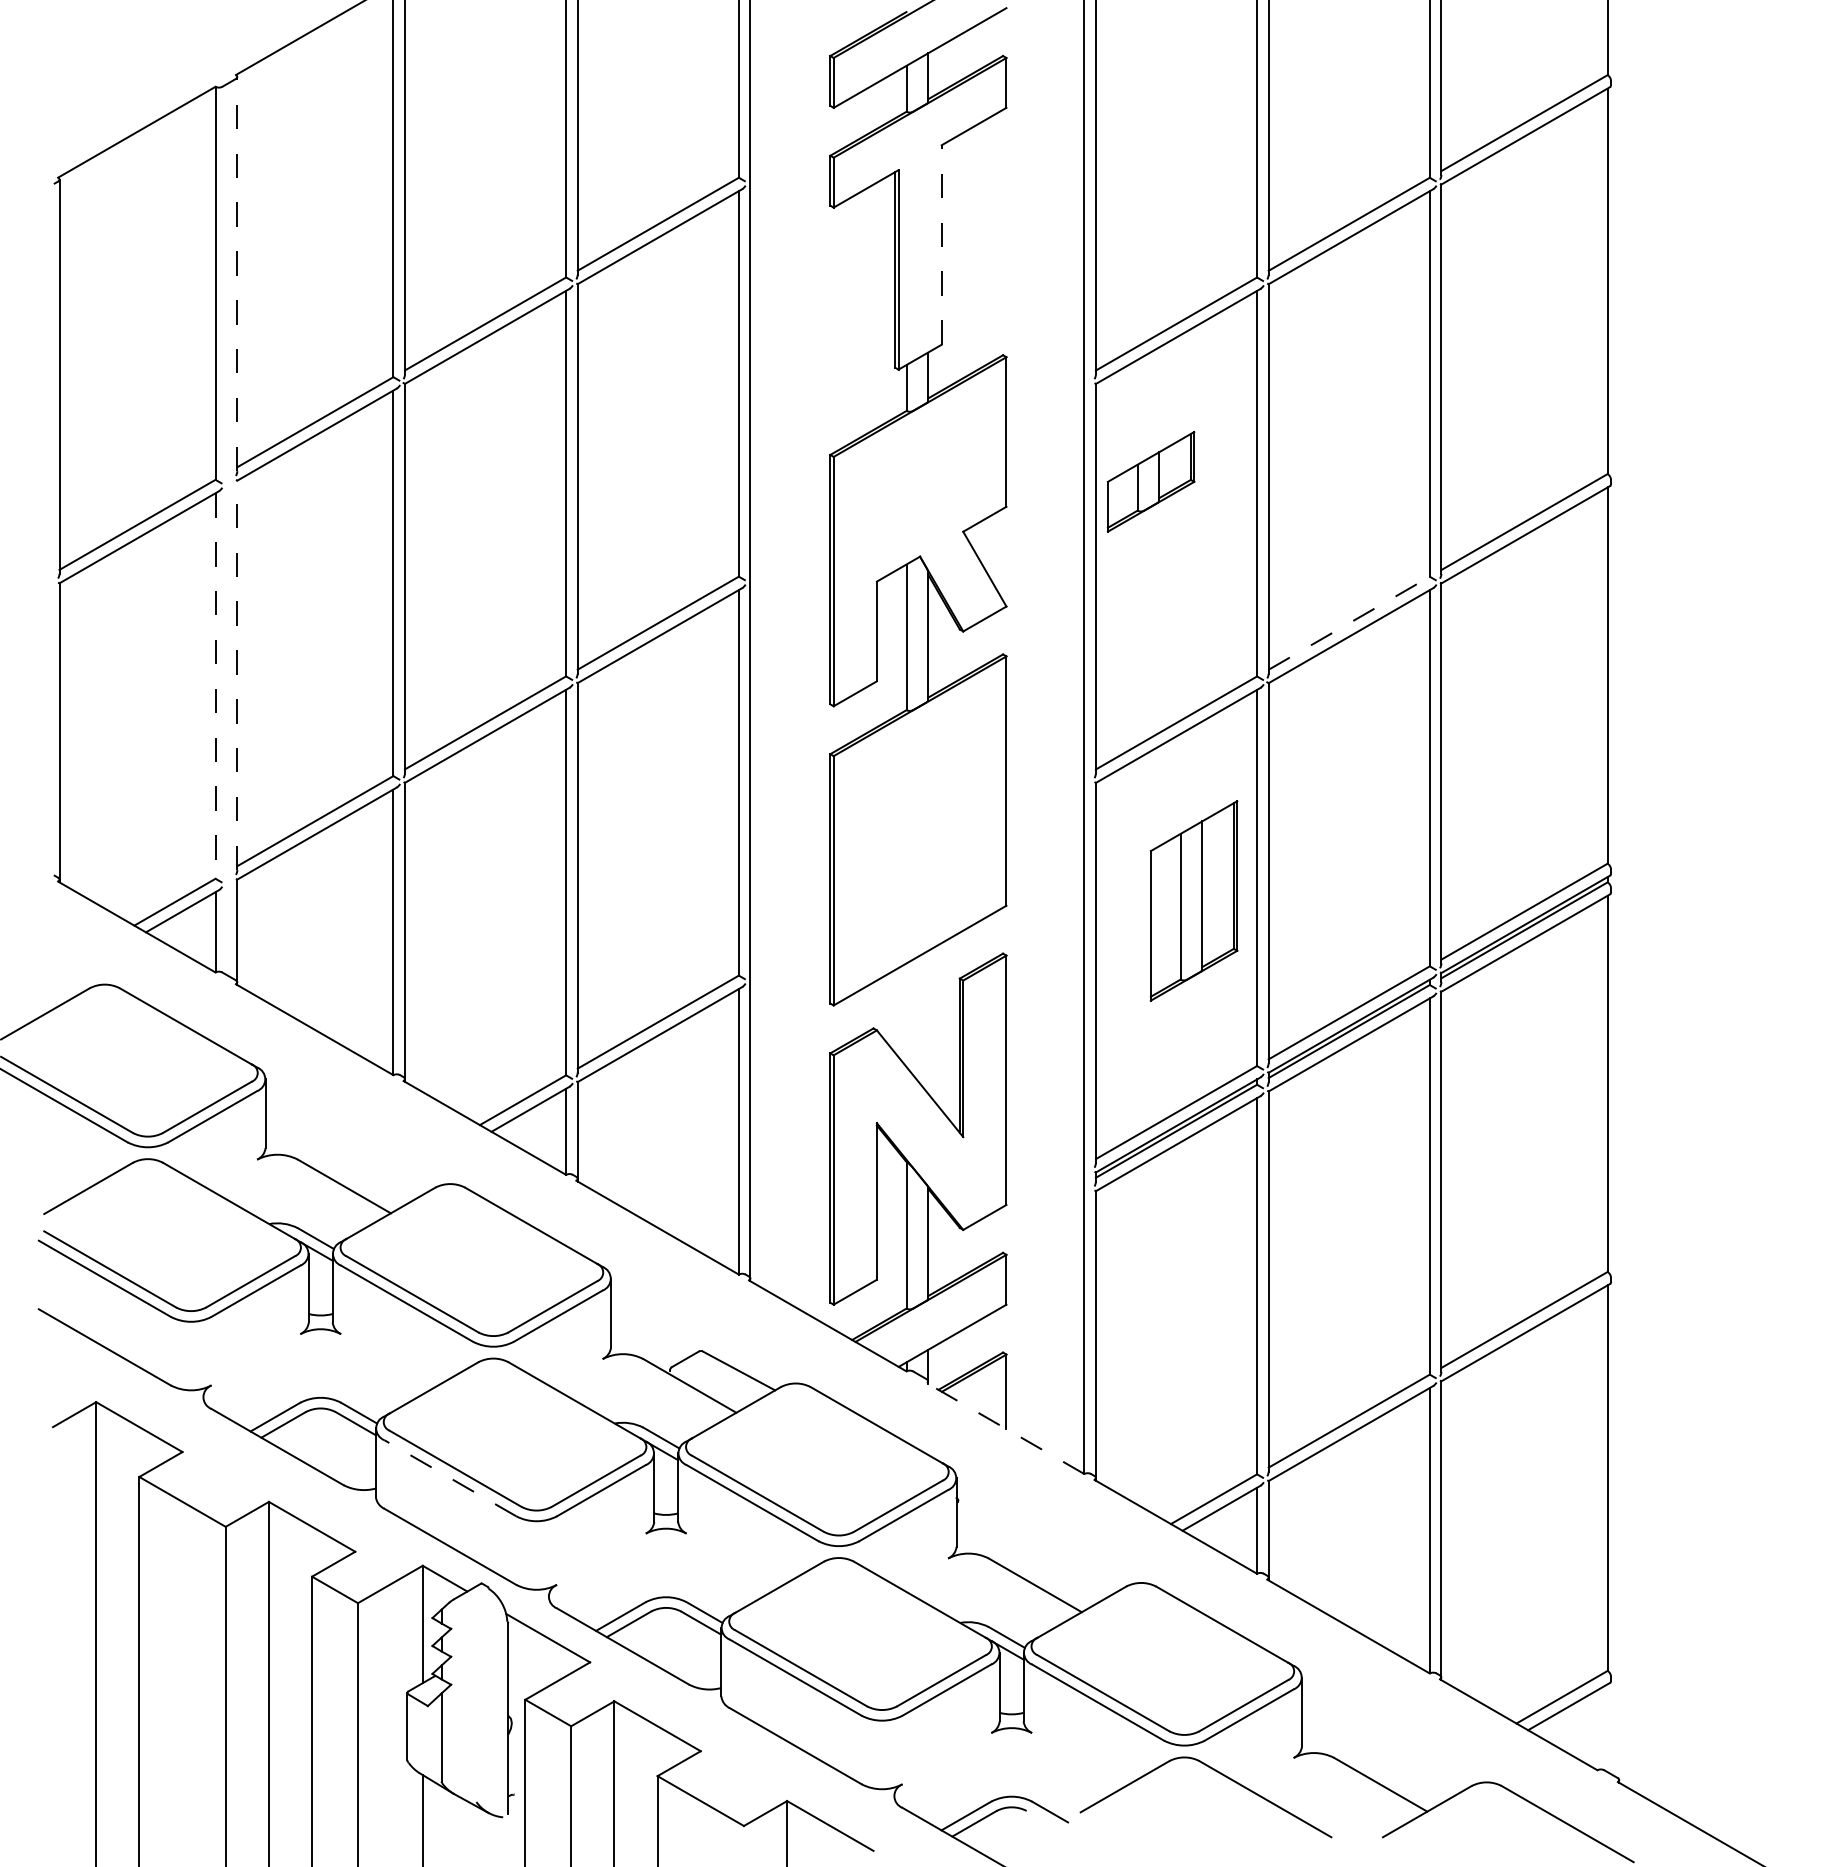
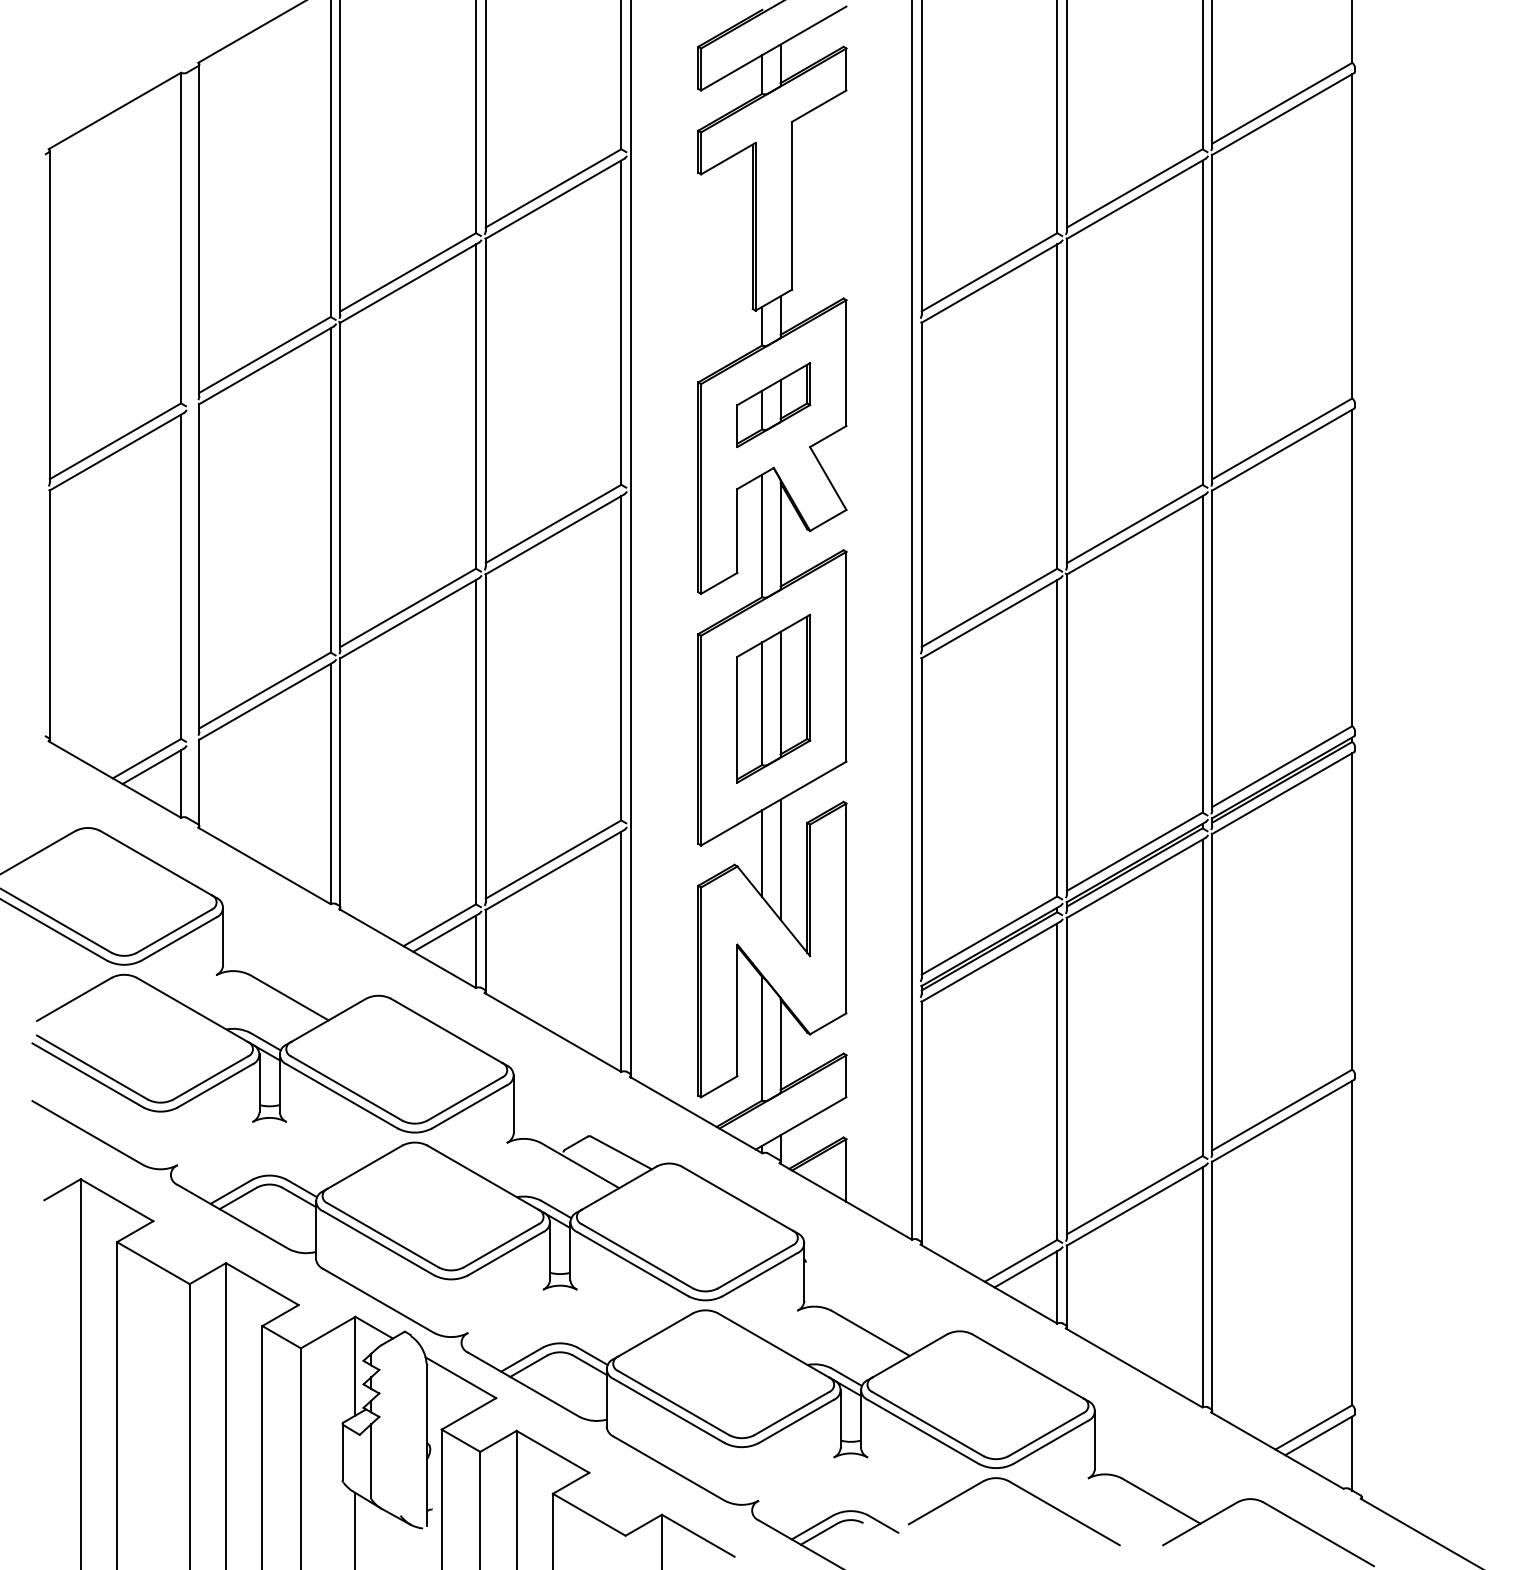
line: (941, 245) -> (791, 206), dashed -> solid
line: (237, 273) -> (199, 229), dashed -> solid
part: (1150, 481) -> (773, 404), moved
line: (1349, 623) -> (1135, 524), dashed -> solid
line: (237, 675) -> (199, 567), dashed -> solid
line: (215, 686) -> (181, 577), dashed -> solid
part: (1193, 900) -> (773, 698), moved
line: (906, 1014) -> (762, 853), added
line: (928, 1021) -> (780, 859), added
line: (1005, 1428) -> (845, 1201), dashed -> solid
line: (449, 1477) -> (377, 1242), dashed -> solid
line: (1607, 1728) -> (1352, 1453), added

